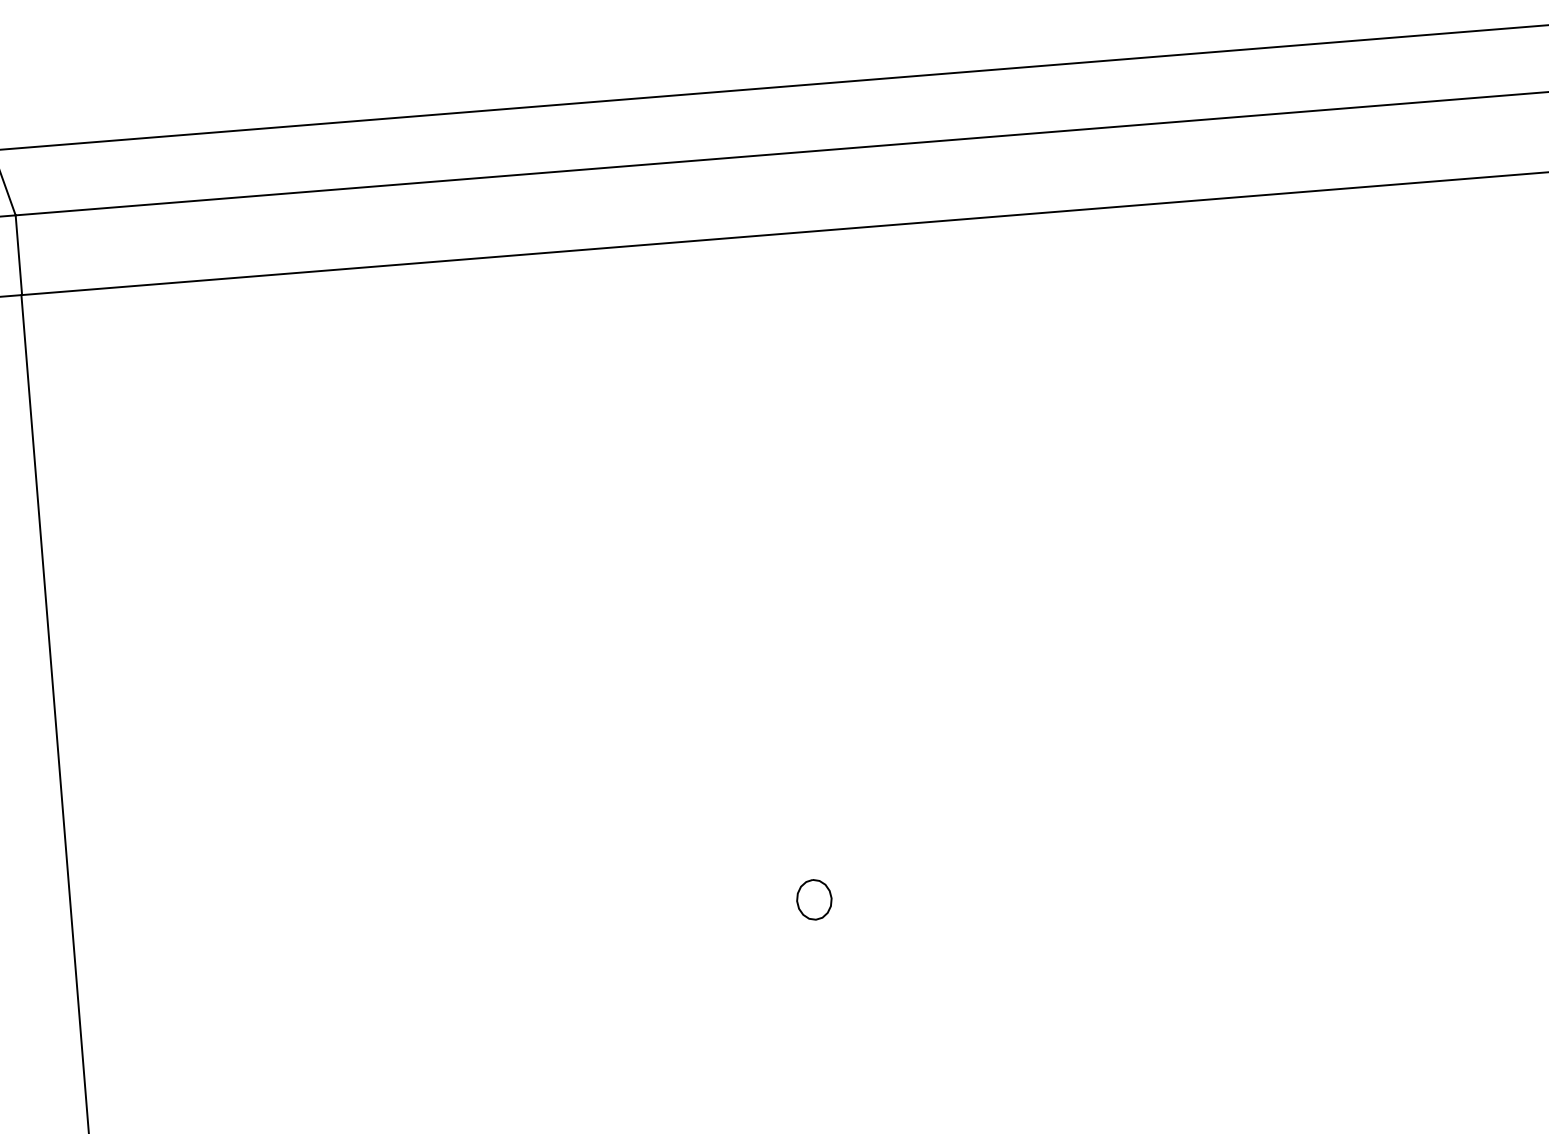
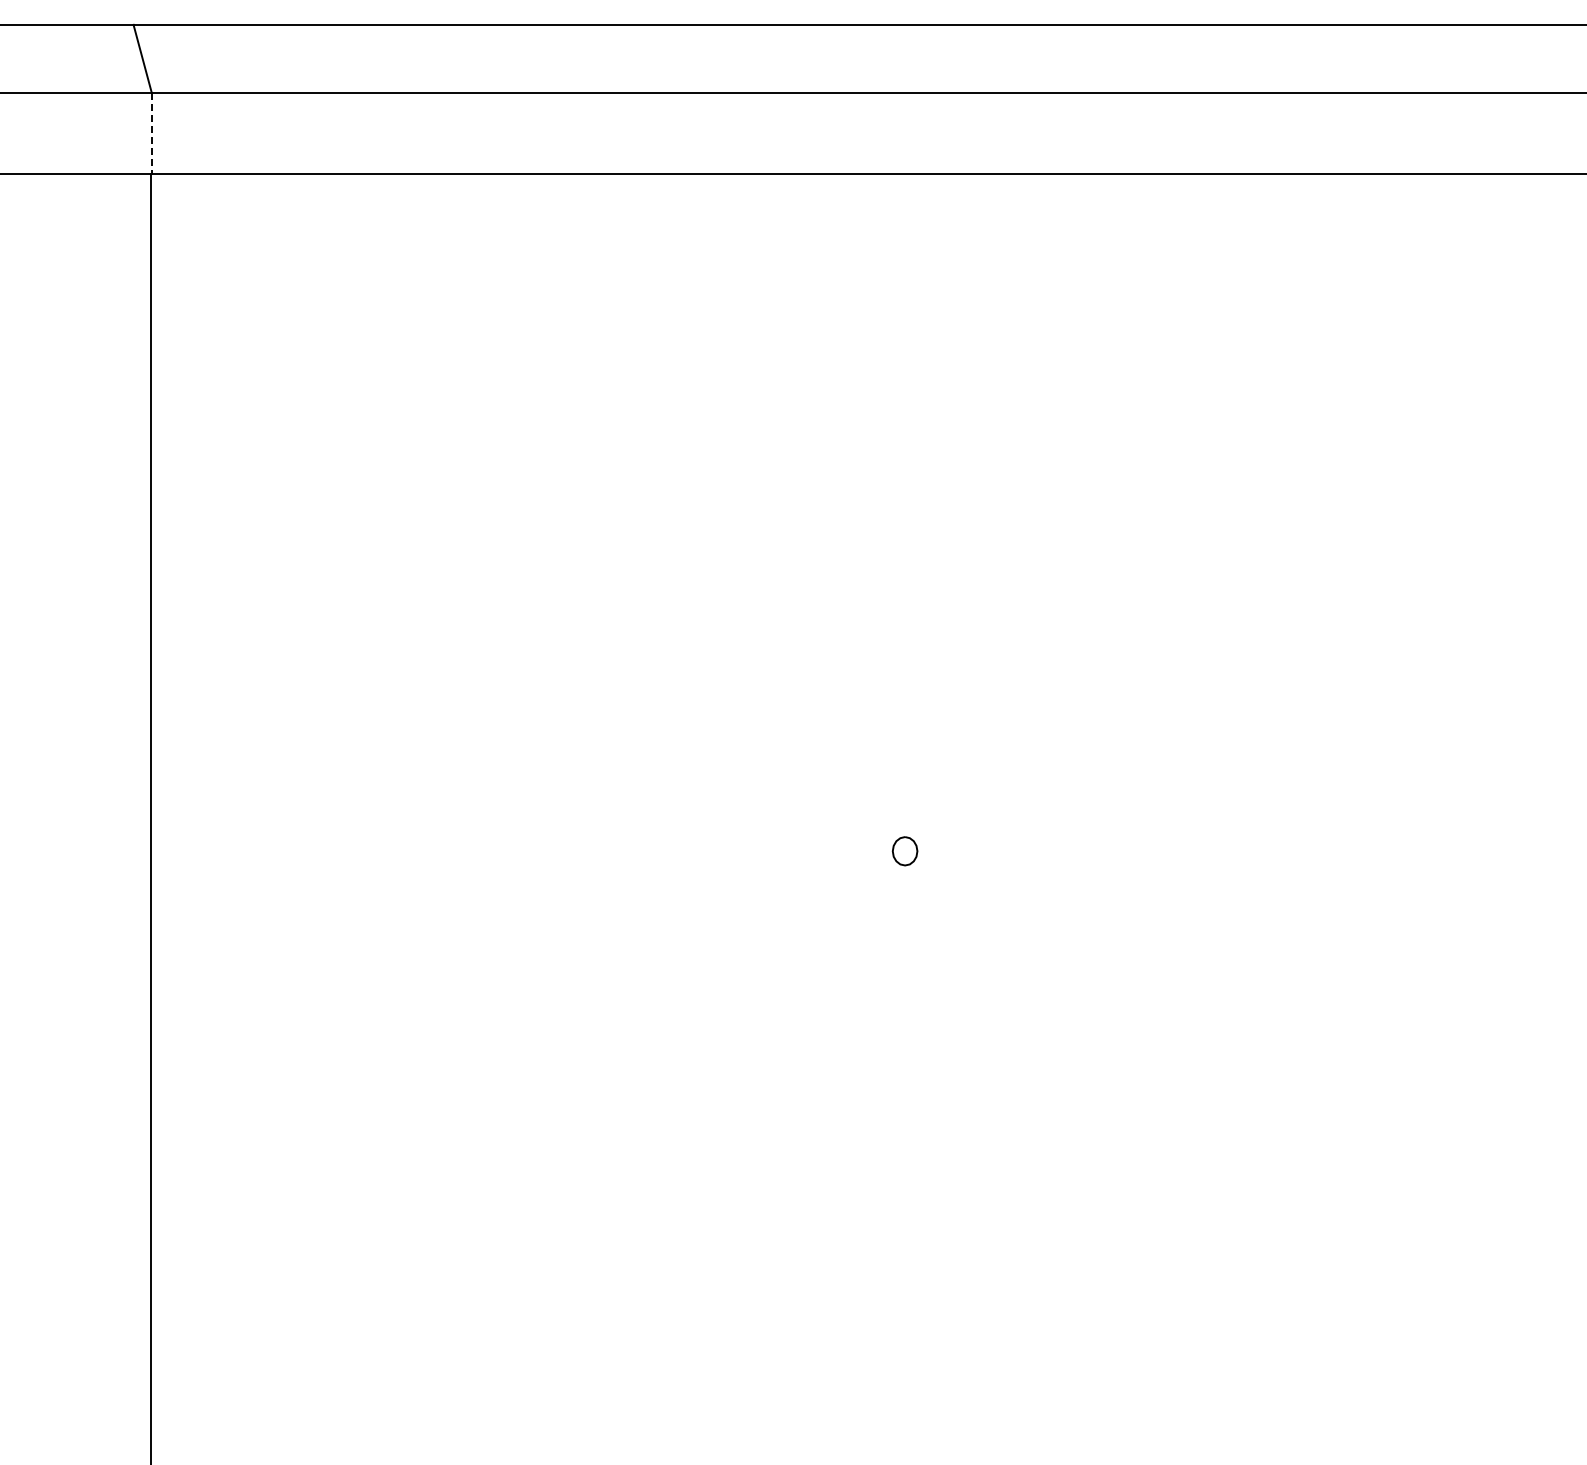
line: (18, 255) -> (151, 133), solid -> dashed
part: (813, 900) -> (904, 851), size x0.7

